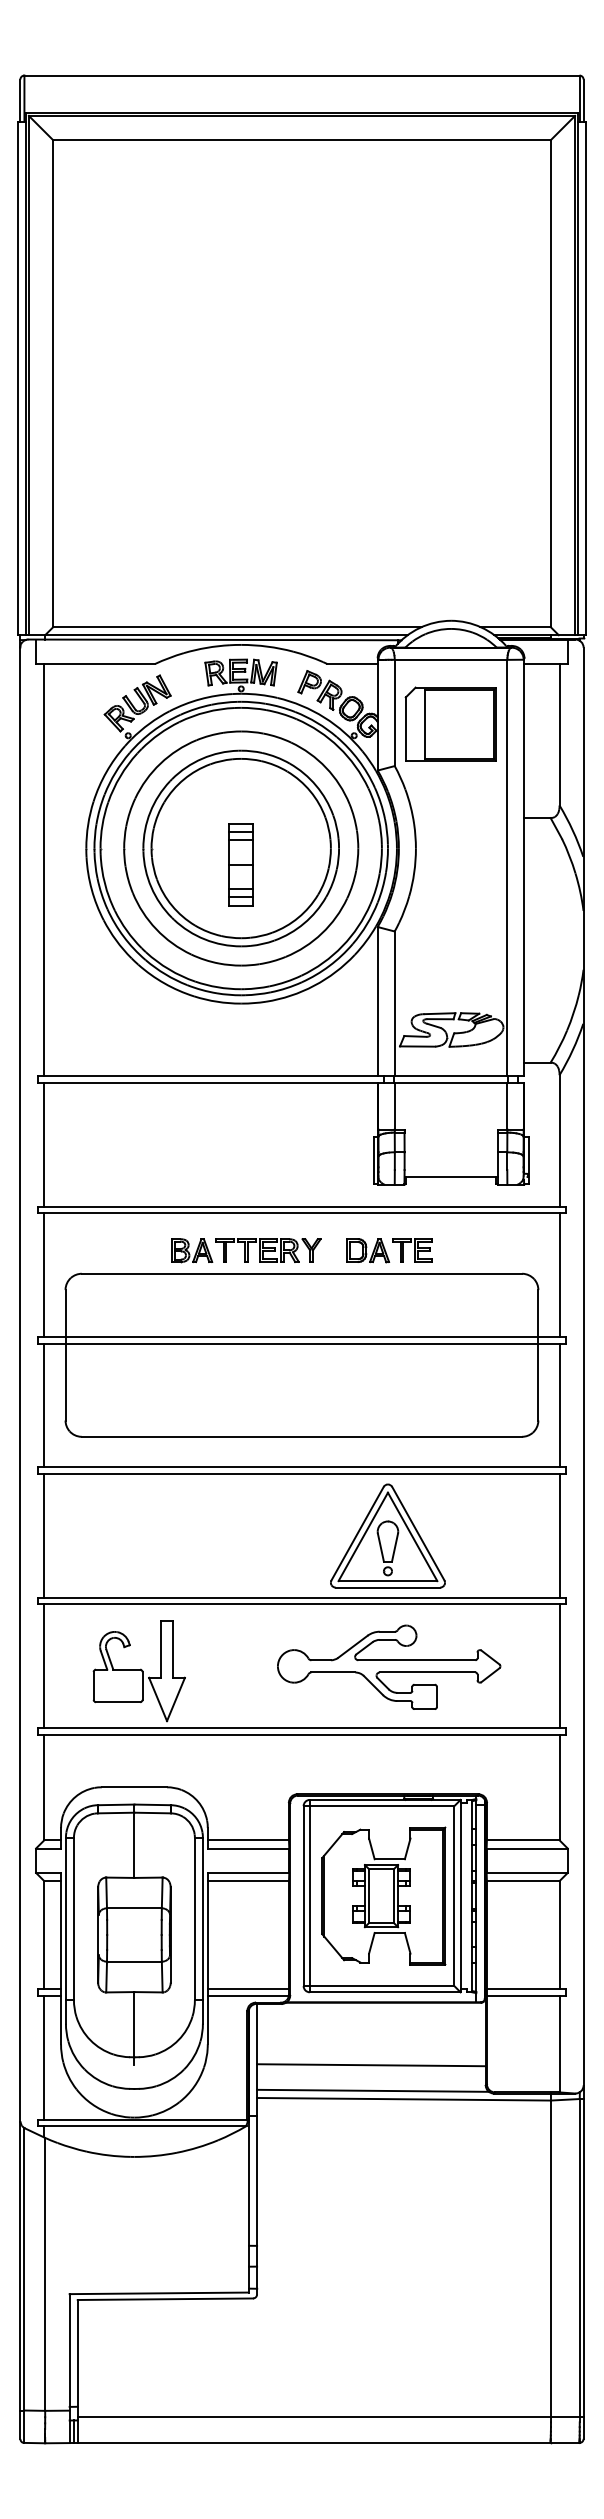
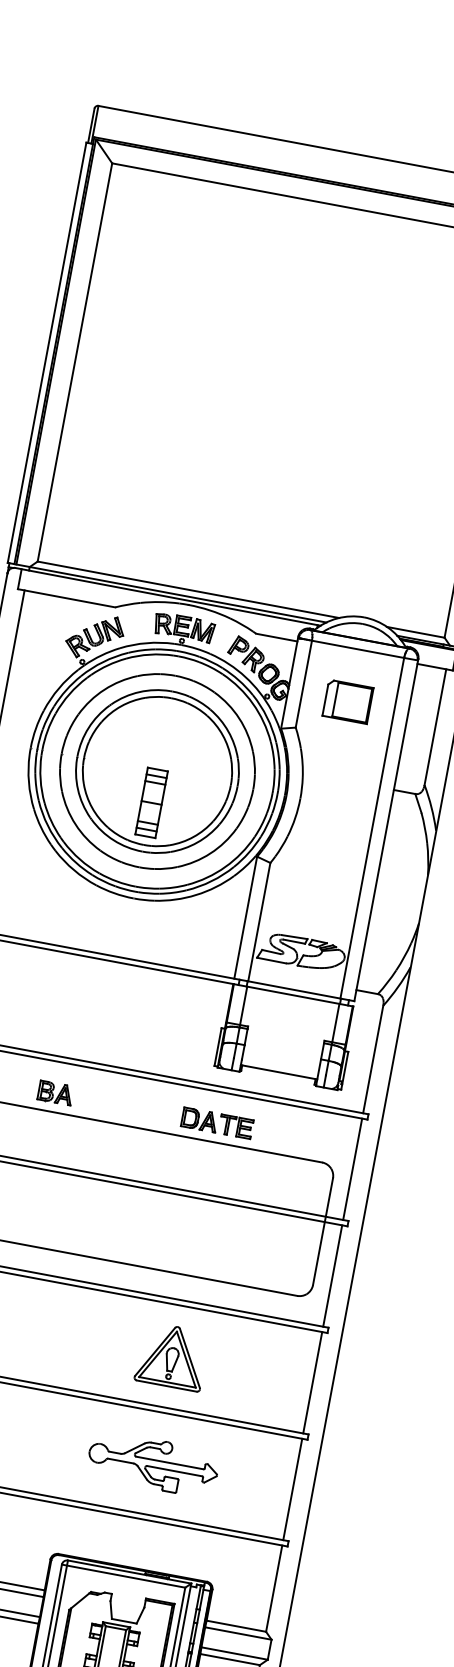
part: (450, 723) -> (347, 701), size x0.6
part: (240, 864) -> (151, 802), moved
part: (268, 1250) -> (118, 1104), removed
part: (387, 1535) -> (171, 1356), size x0.7
part: (389, 1666) -> (153, 1463), size x0.7

